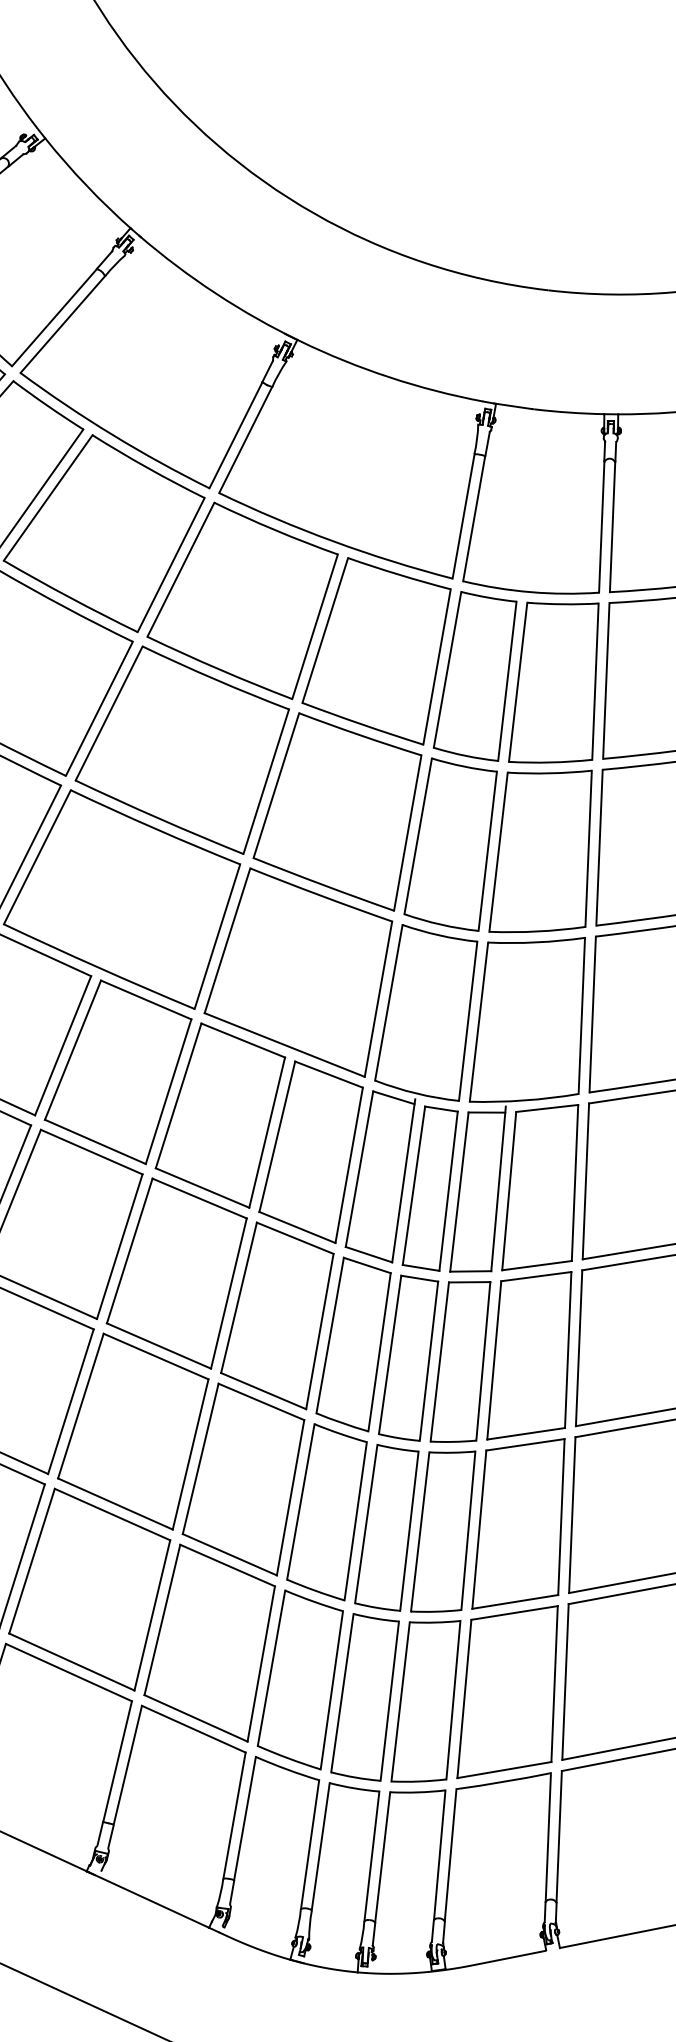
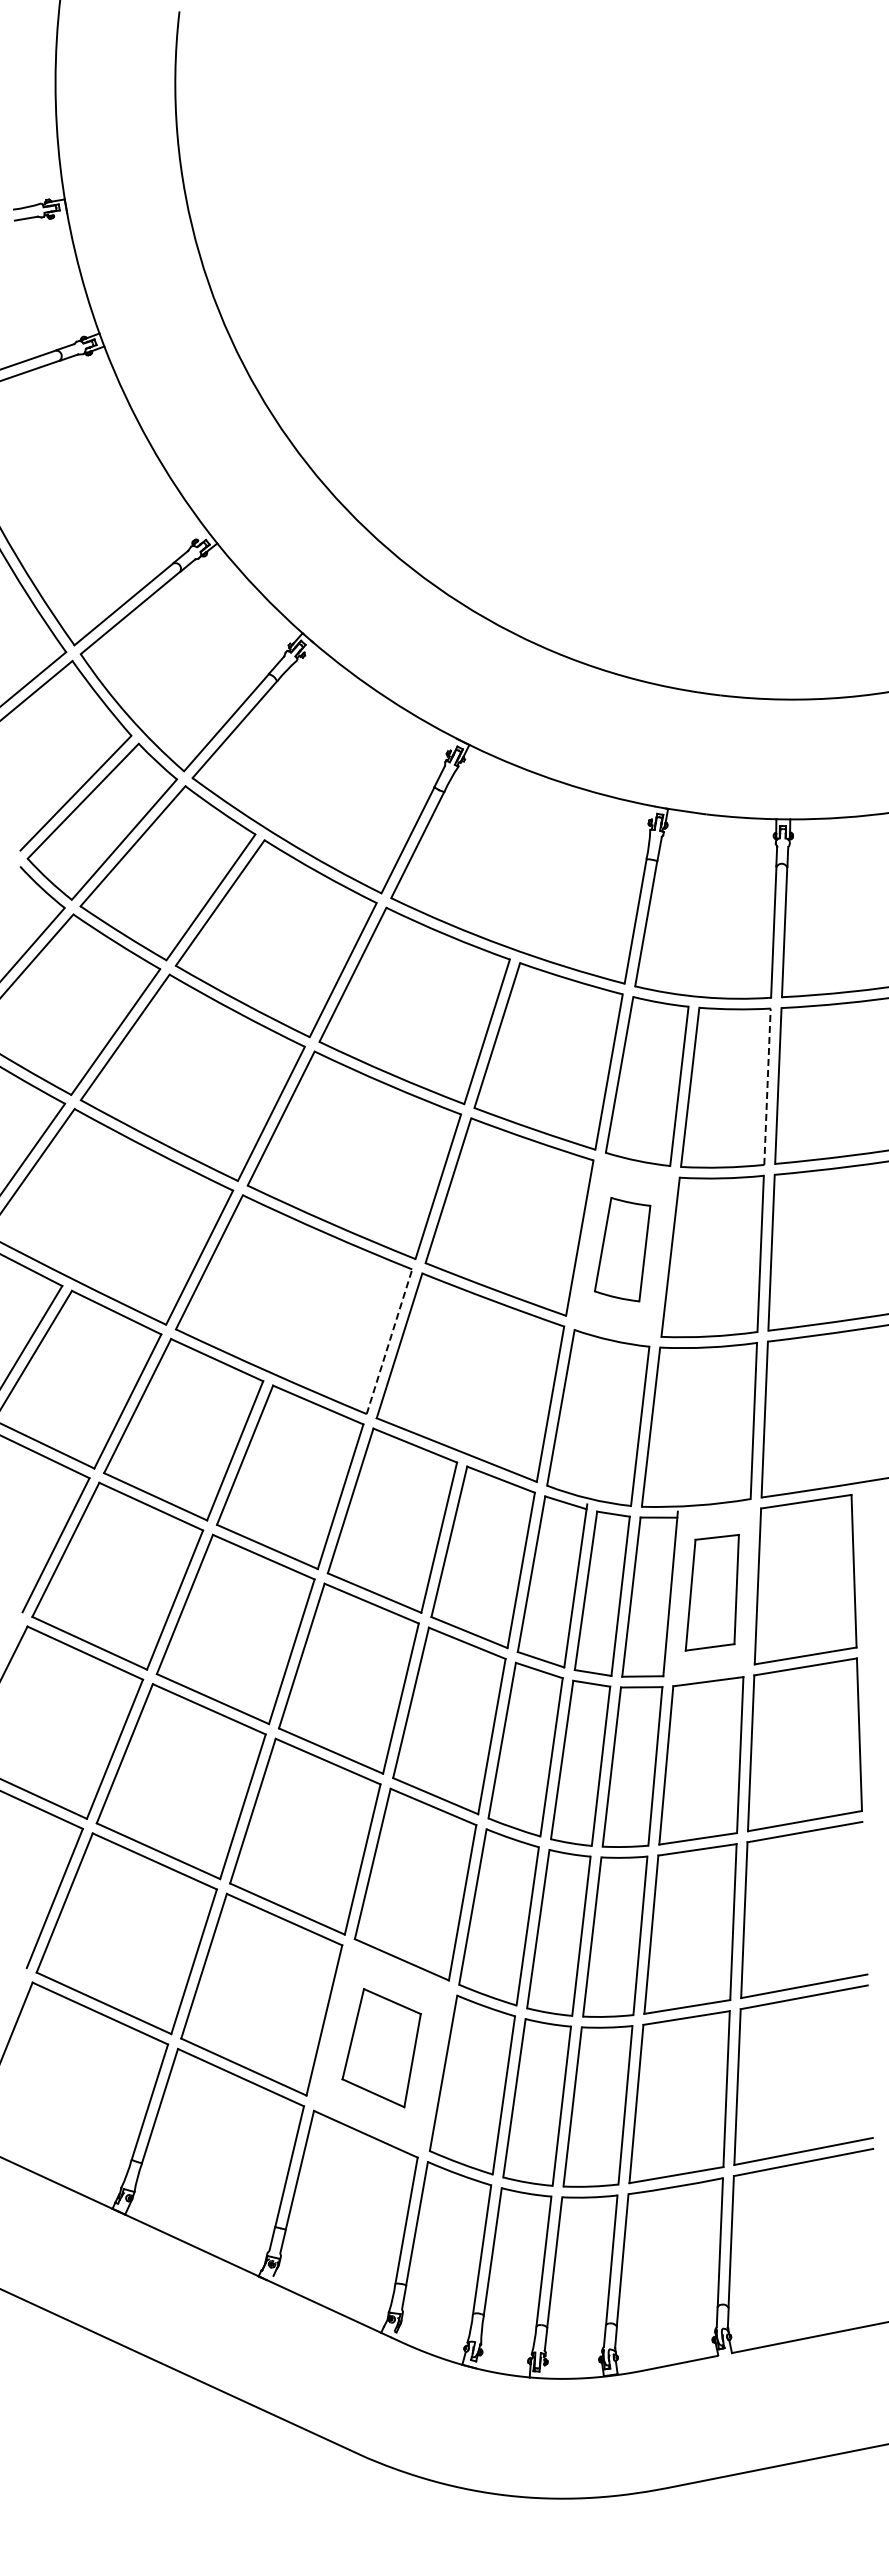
line: (595, 681) -> (767, 1086), solid -> dashed
part: (450, 844) -> (622, 1249), size x0.6
line: (217, 936) -> (389, 1341), solid -> dashed
part: (540, 1187) -> (712, 1592), size x0.7
part: (209, 1642) -> (381, 2047), size x0.6

